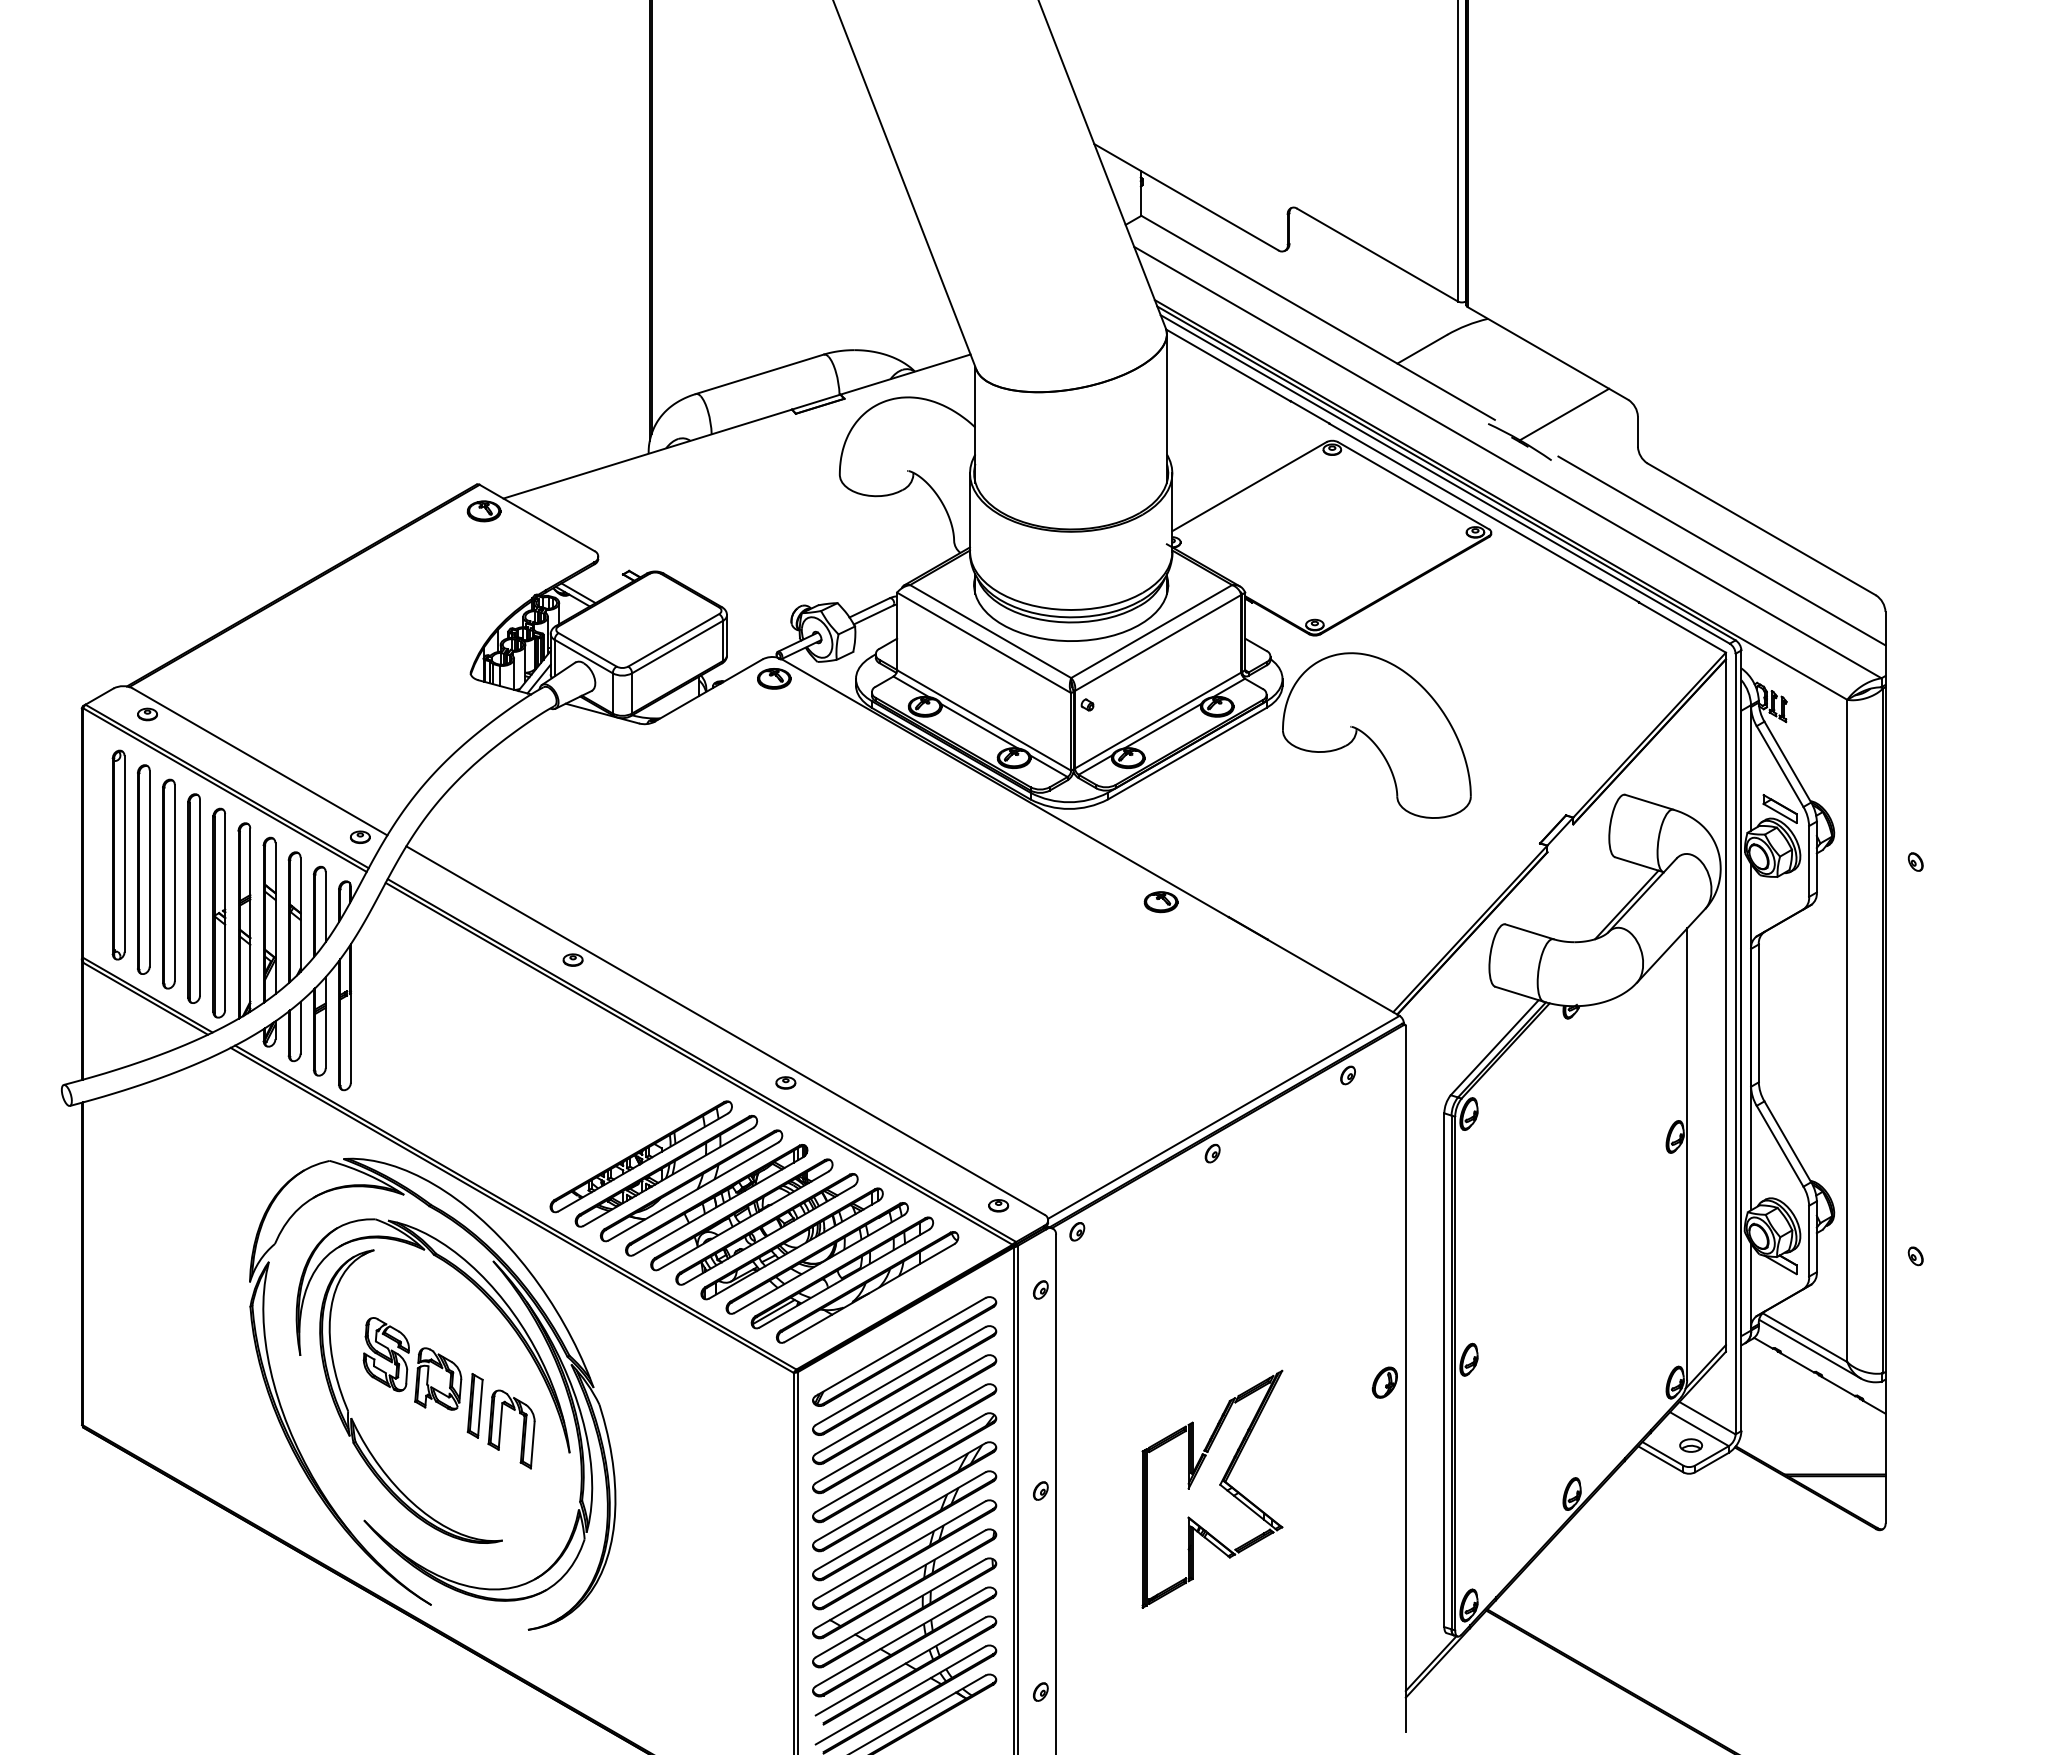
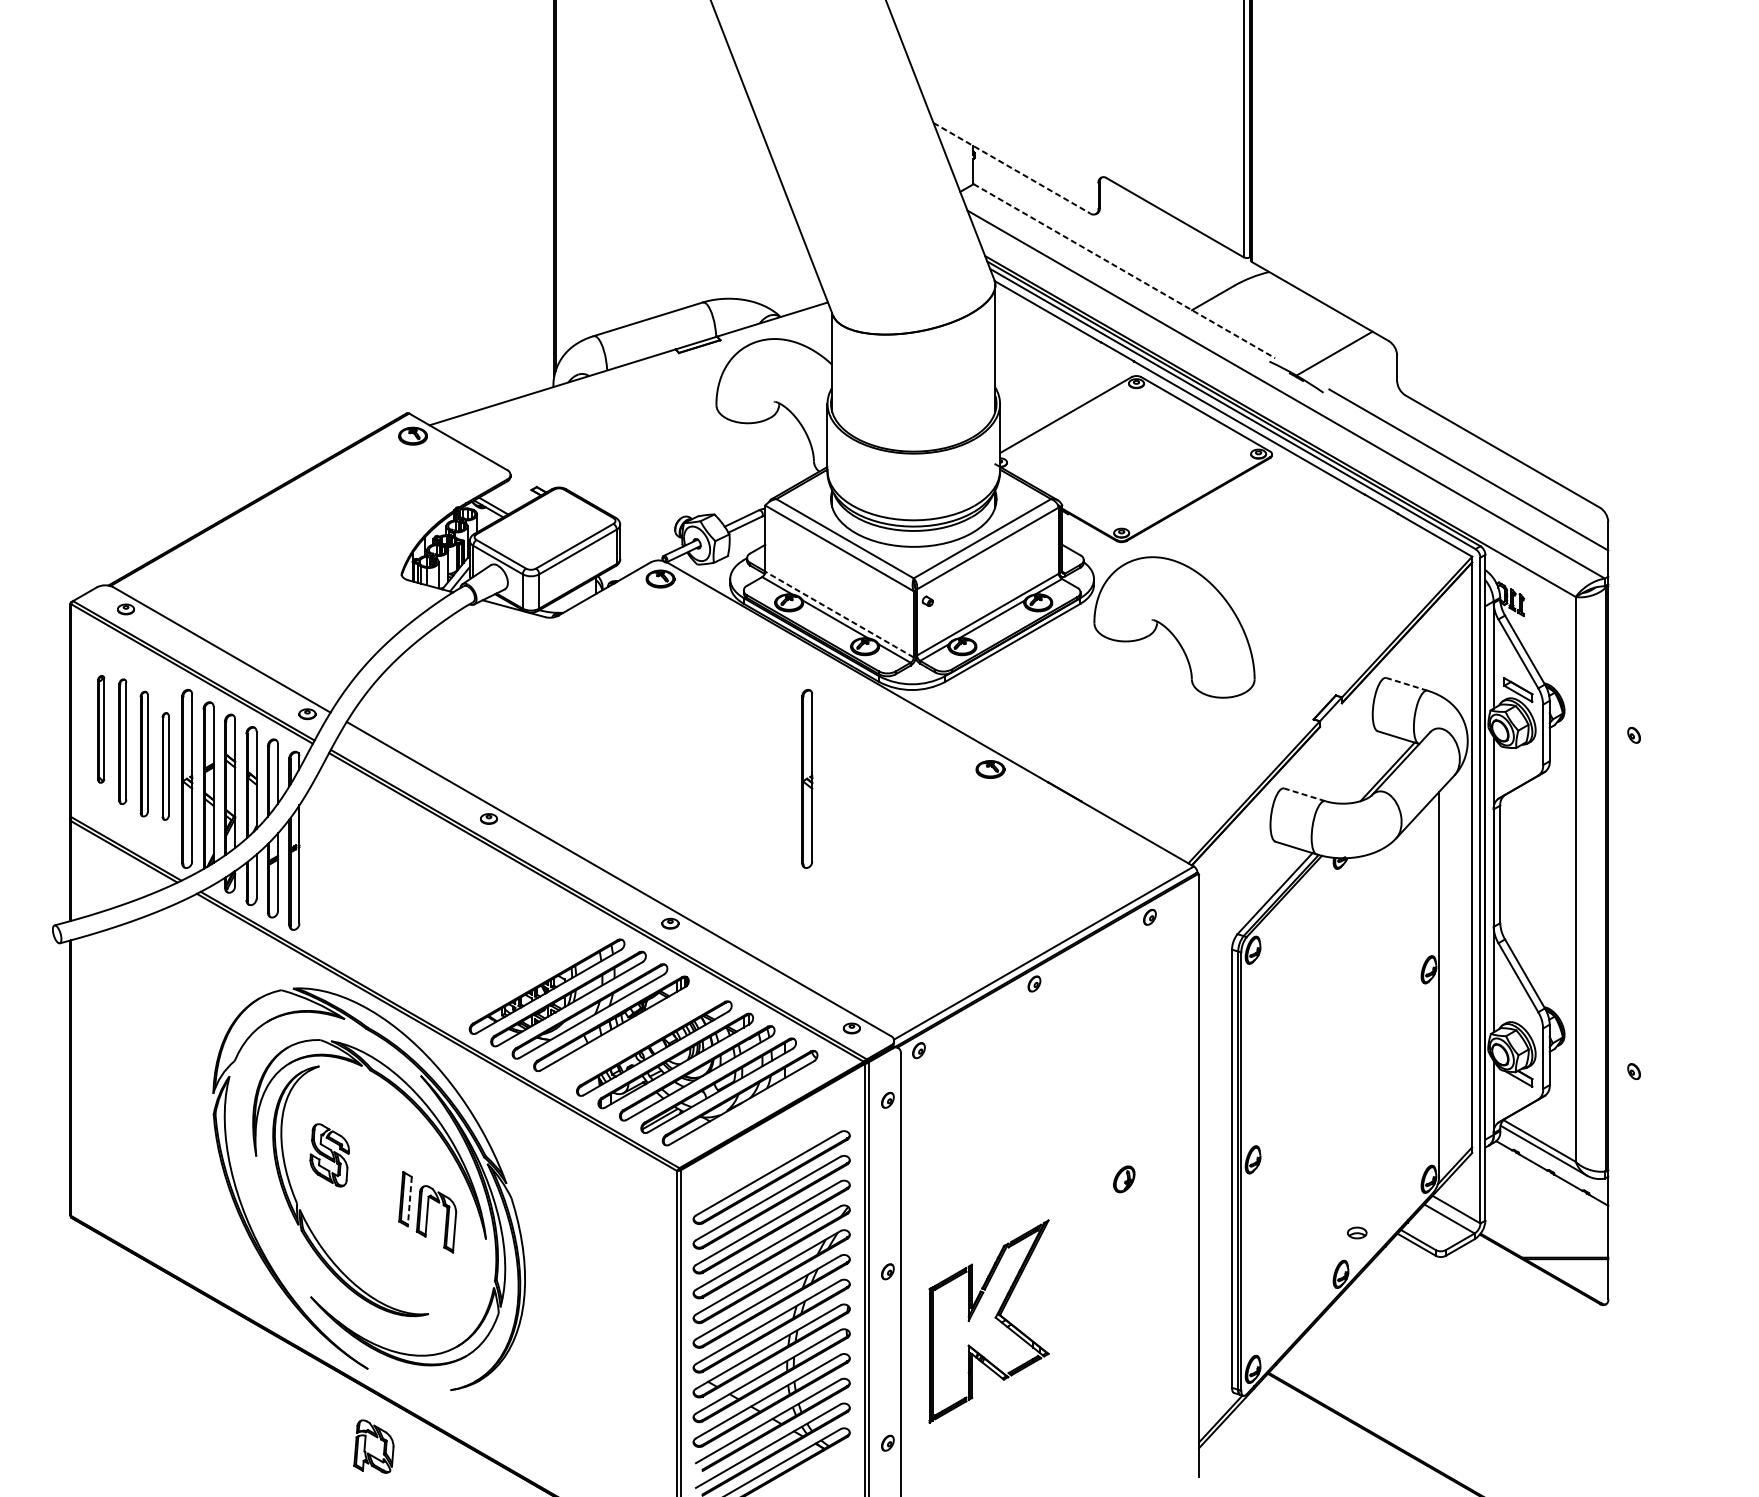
line: (1186, 197) -> (1012, 168), solid -> dashed
line: (1318, 318) -> (1124, 271), solid -> dashed
line: (984, 720) -> (839, 614), solid -> dashed
line: (1649, 802) -> (1407, 684), solid -> dashed
part: (118, 854) -> (101, 728), size x0.6
part: (143, 869) -> (122, 741), size x0.7
part: (168, 883) -> (143, 753), size x0.7
part: (193, 898) -> (165, 766), size x0.6
part: (946, 912) -> (807, 778), added
line: (1529, 931) -> (1304, 794), solid -> dashed
part: (741, 1214) -> (632, 1035), removed
part: (904, 1351) -> (771, 1152), removed
part: (442, 1369) -> (377, 1438), moved
part: (1384, 1382) -> (1123, 1179), moved
line: (480, 1409) -> (409, 1202), solid -> dashed
part: (1691, 1445) -> (1357, 1232), moved
part: (1219, 1485) -> (995, 1318), moved

